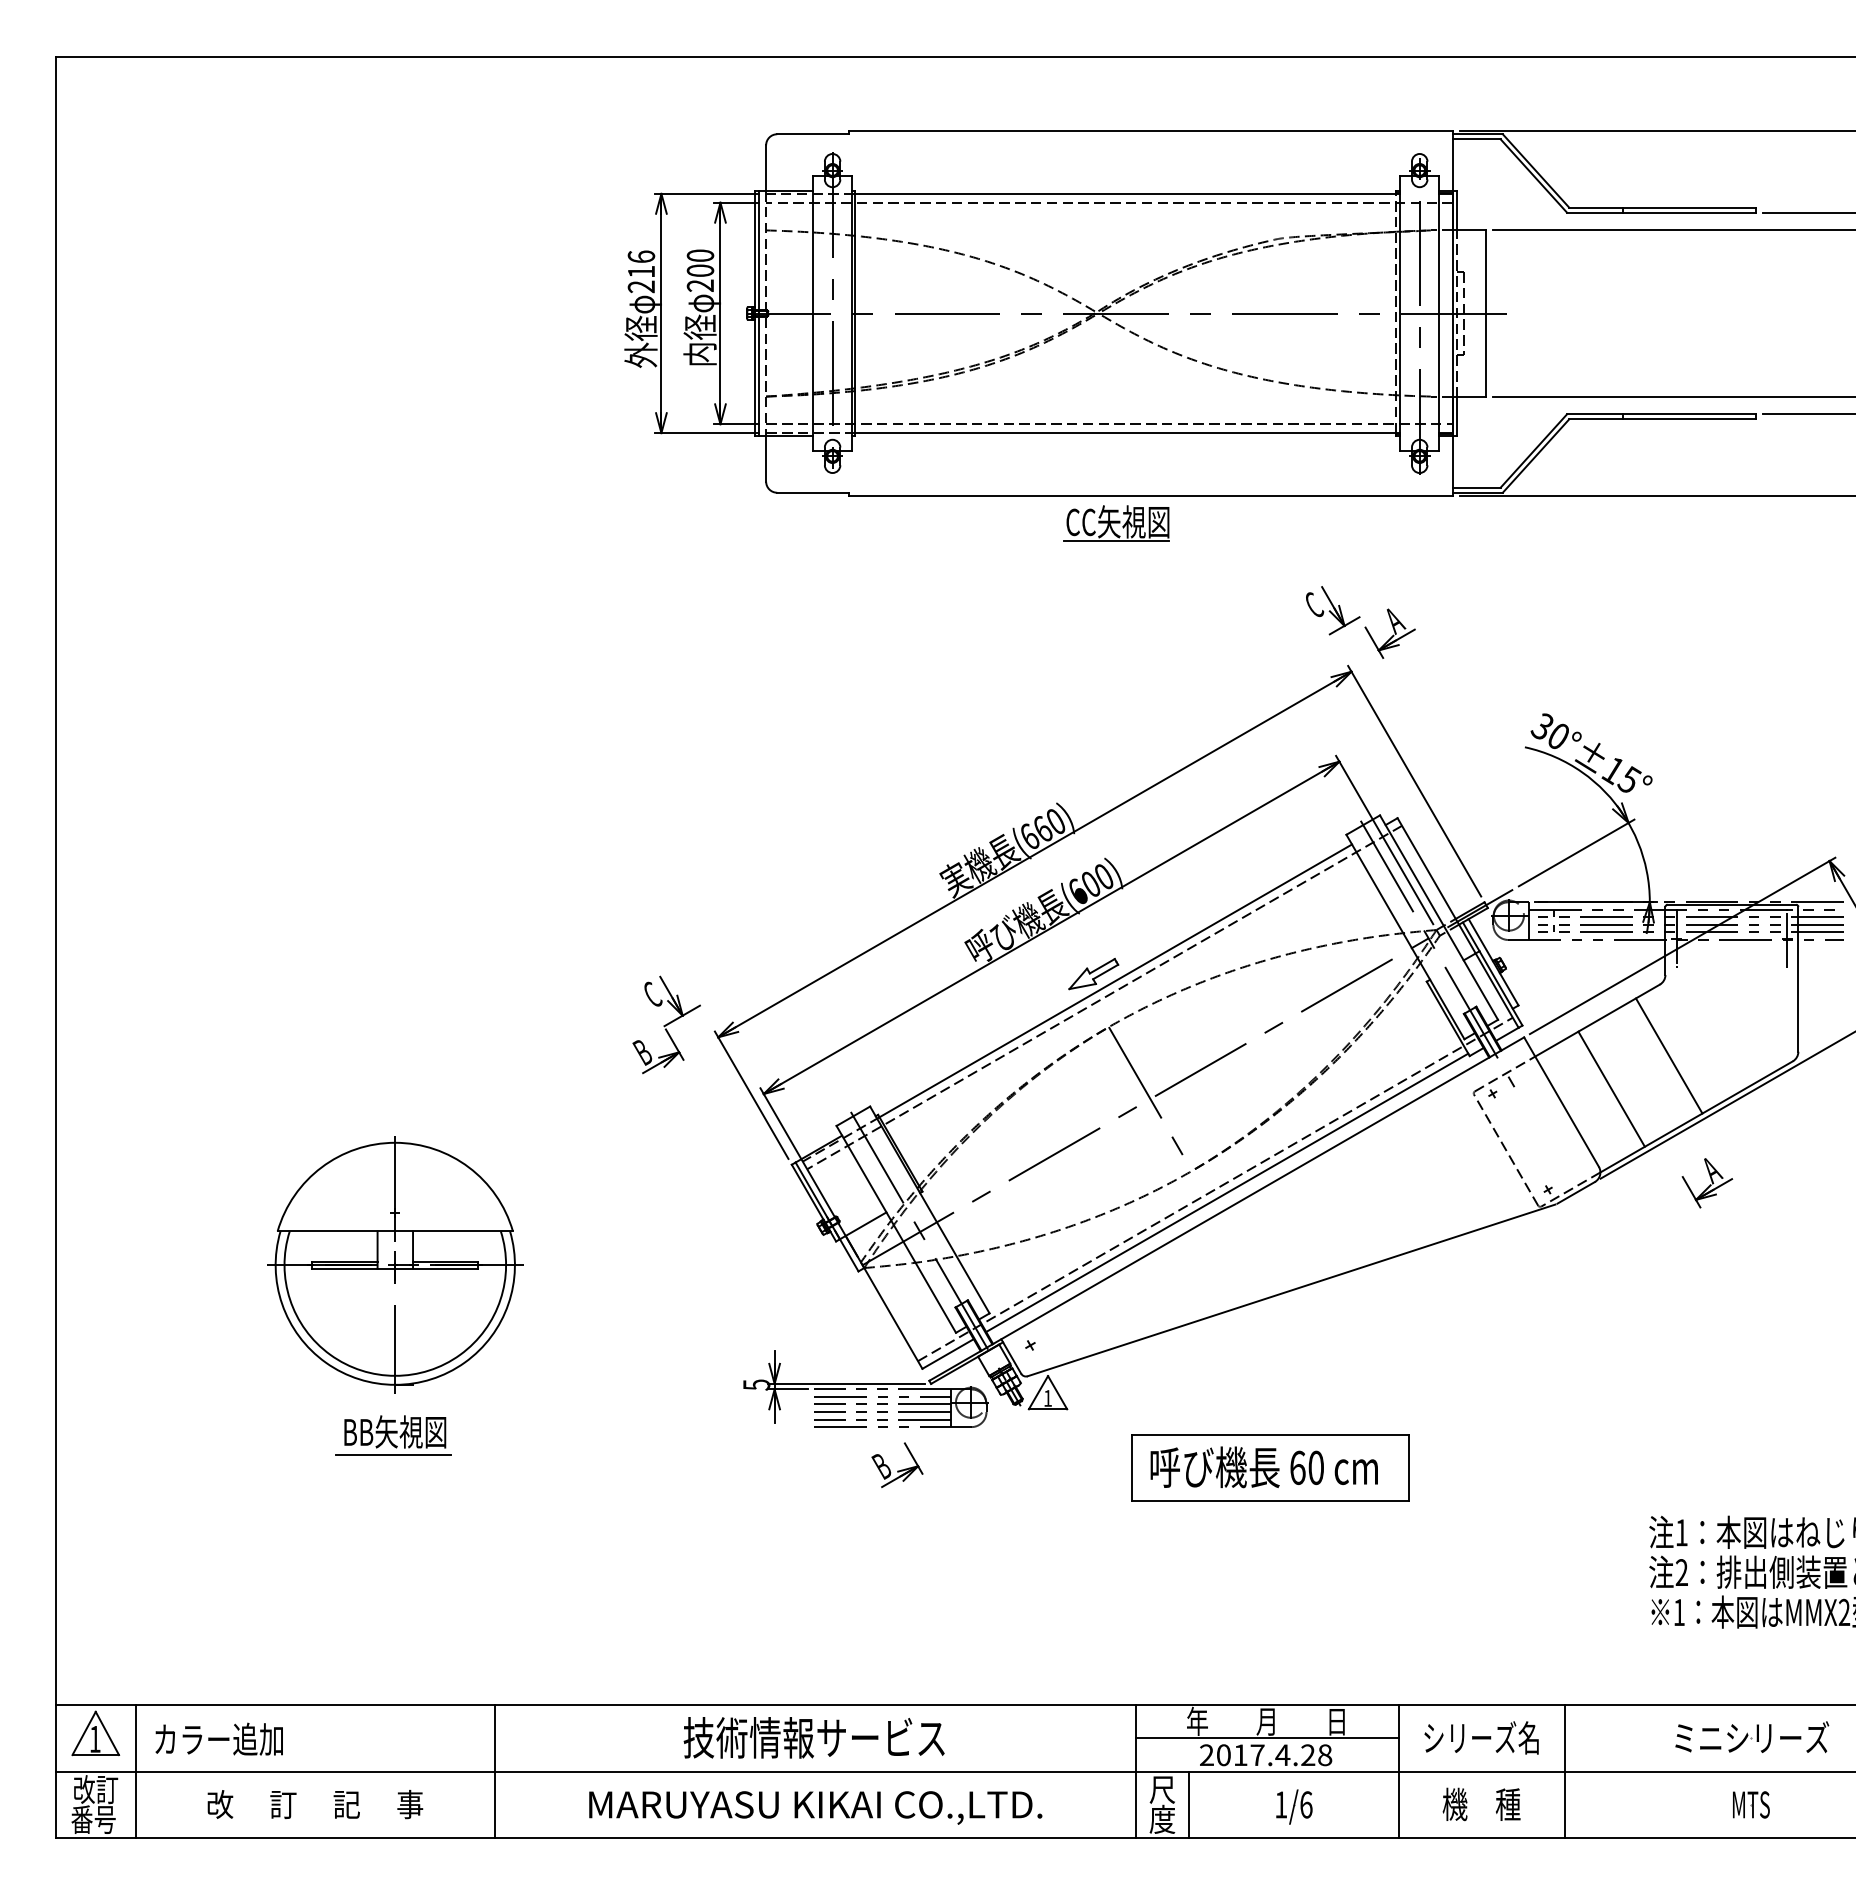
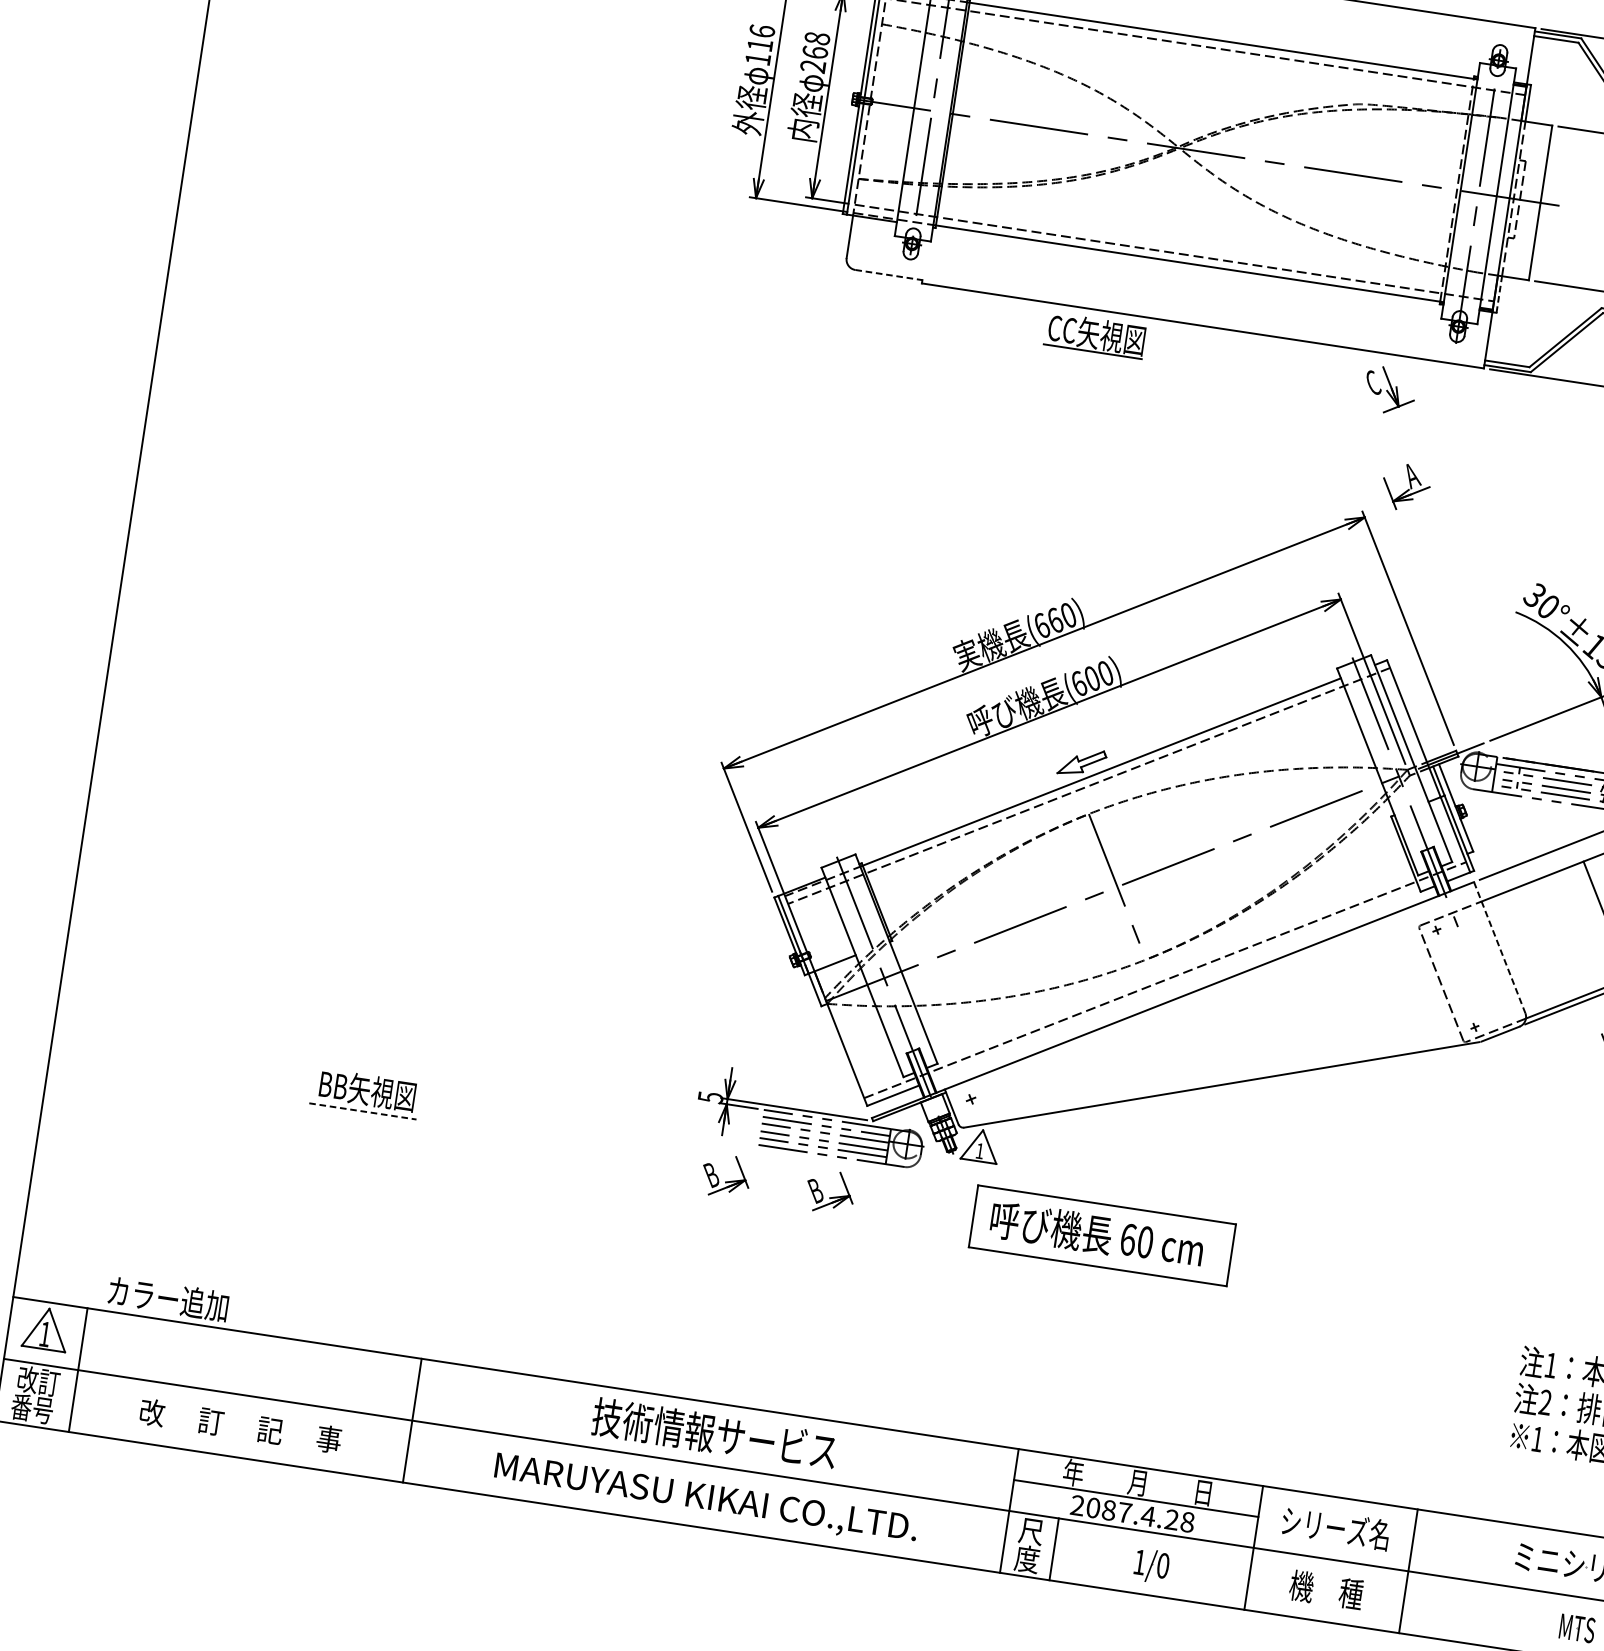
text: (700, 262) -> (816, 44), 200 -> 268
text: (640, 286) -> (757, 58), 216 -> 116
line: (1457, 416) -> (1499, 294), solid -> dashed
line: (813, 492) -> (889, 274), solid -> dashed
part: (1116, 523) -> (1095, 335), moved
part: (1333, 610) -> (1390, 390), moved
part: (666, 1024) -> (677, 749), removed
line: (1611, 1088) -> (1548, 941), removed
line: (1561, 1102) -> (1499, 947), solid -> dashed
line: (1227, 1192) -> (1176, 984), removed
part: (395, 1264) -> (391, 934), removed
line: (393, 1454) -> (362, 1111), solid -> dashed
part: (785, 1464) -> (726, 1175), added
part: (1270, 1467) -> (1102, 1235), moved
text: (218, 1738) -> (168, 1297), moved
text: (1240, 1755) -> (1108, 1510), 2017.4.28 -> 2087.4.28
text: (1306, 1804) -> (1163, 1565), 1/6 -> 1/0

